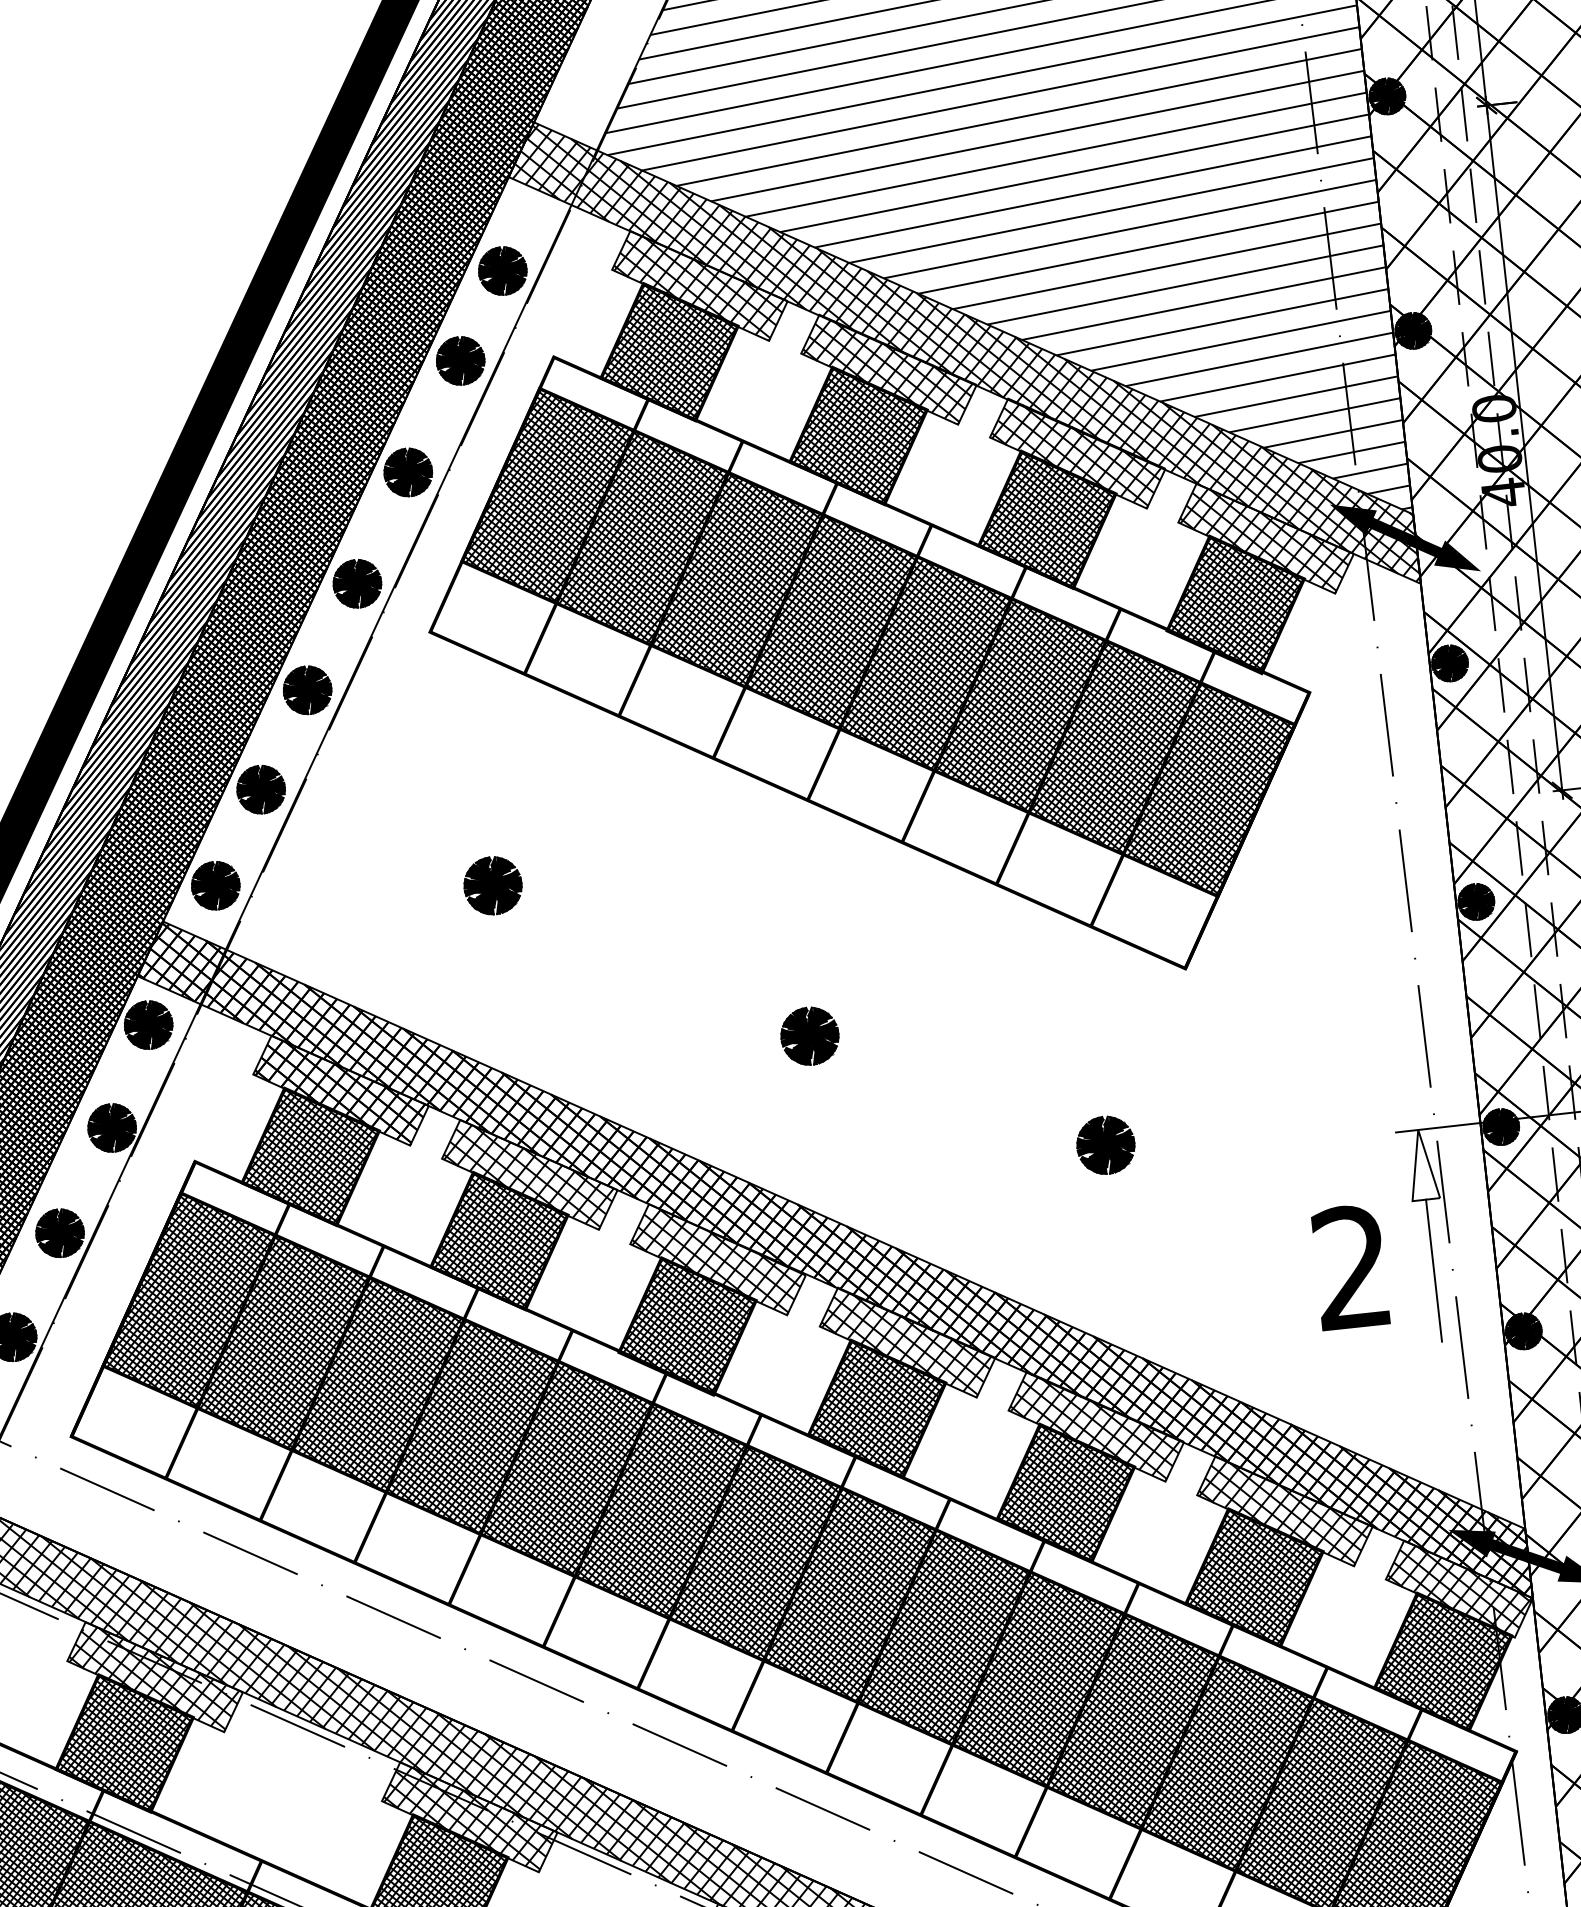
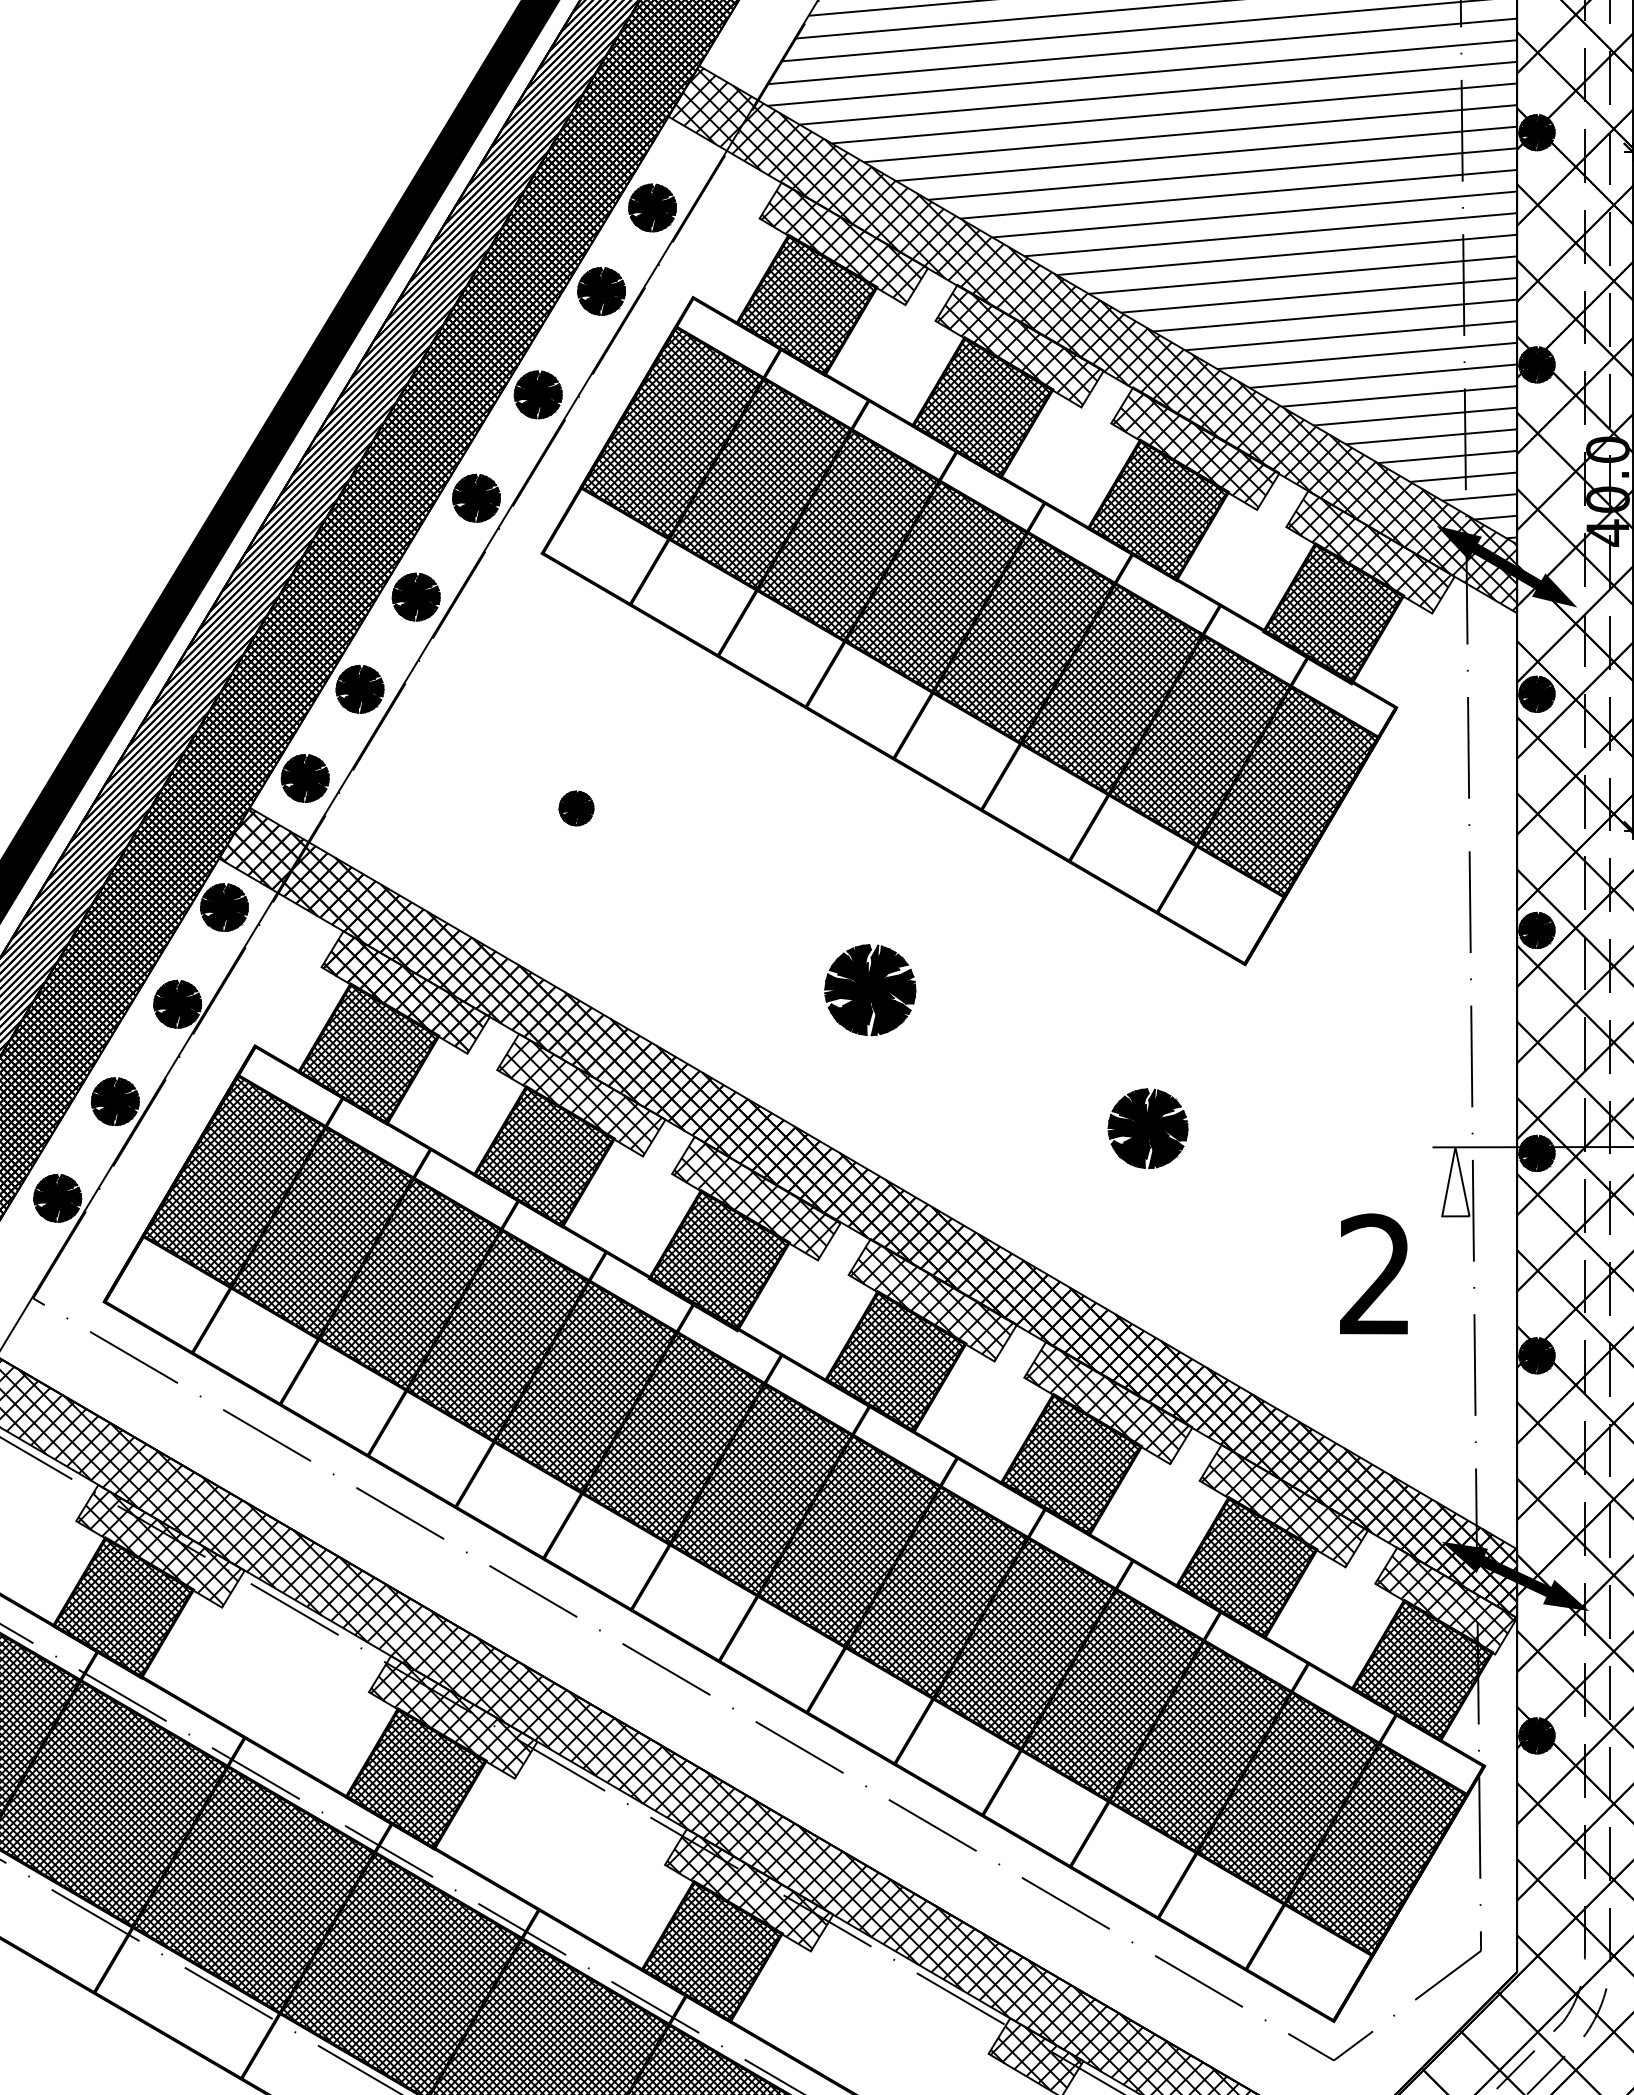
part: (492, 885) -> (576, 808), size x0.6
part: (810, 1035) -> (870, 989), size x1.6
part: (1106, 1145) -> (1148, 1128), size x1.4
line: (1433, 1270) -> (1455, 1286), removed

